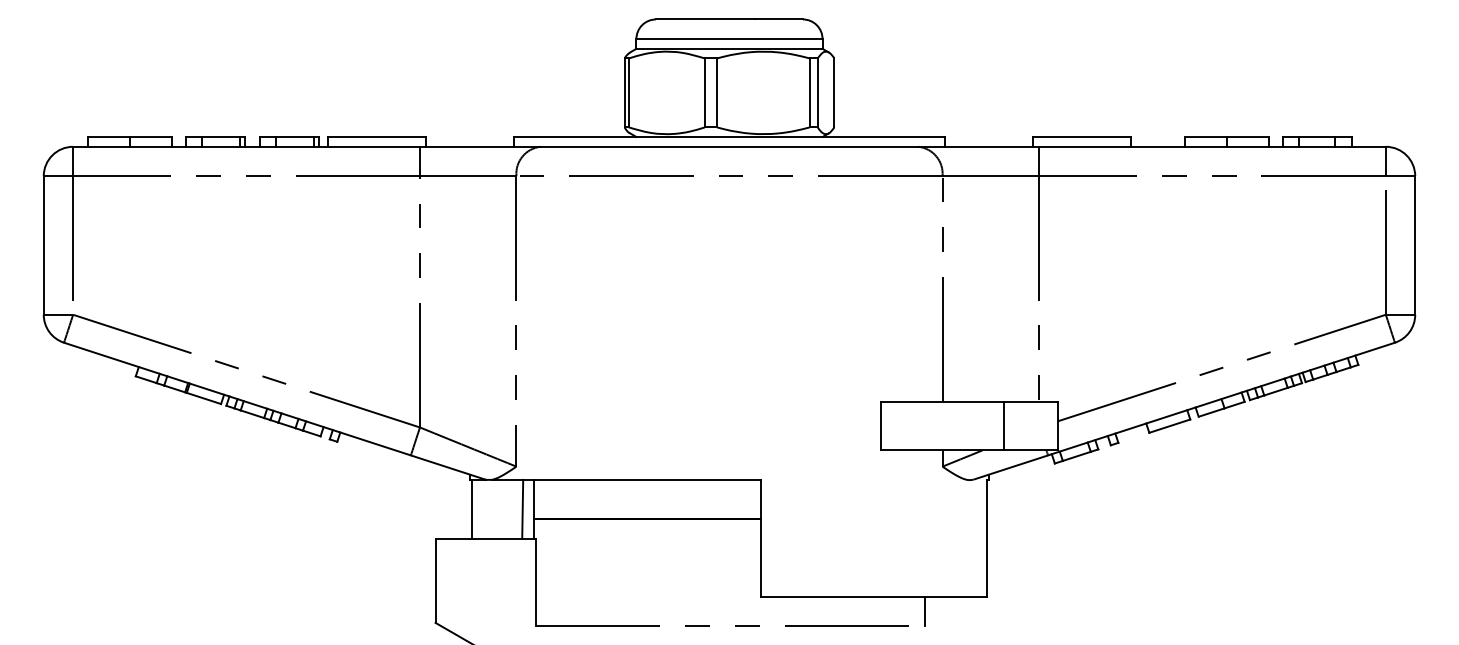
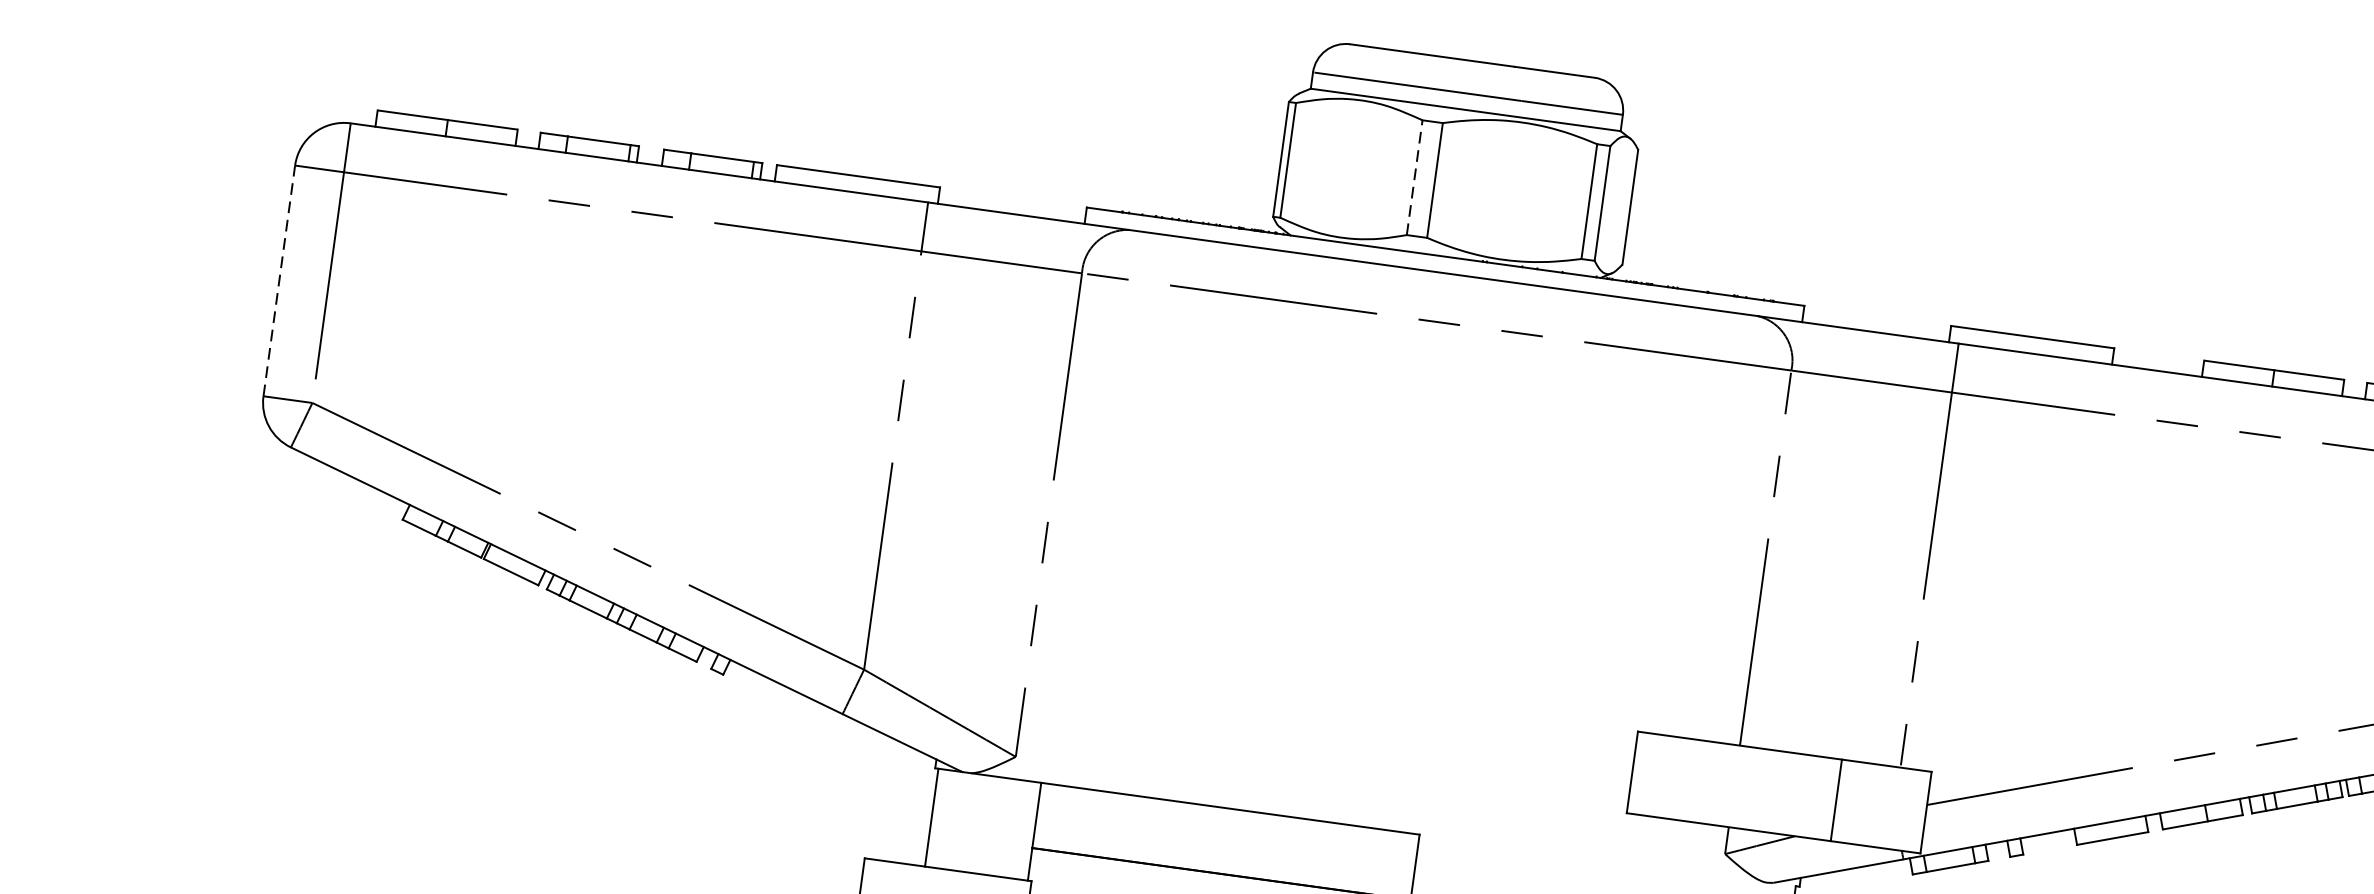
line: (704, 92) -> (1414, 176), solid -> dashed
line: (43, 244) -> (279, 279), solid -> dashed
line: (522, 508) -> (1016, 827), removed

